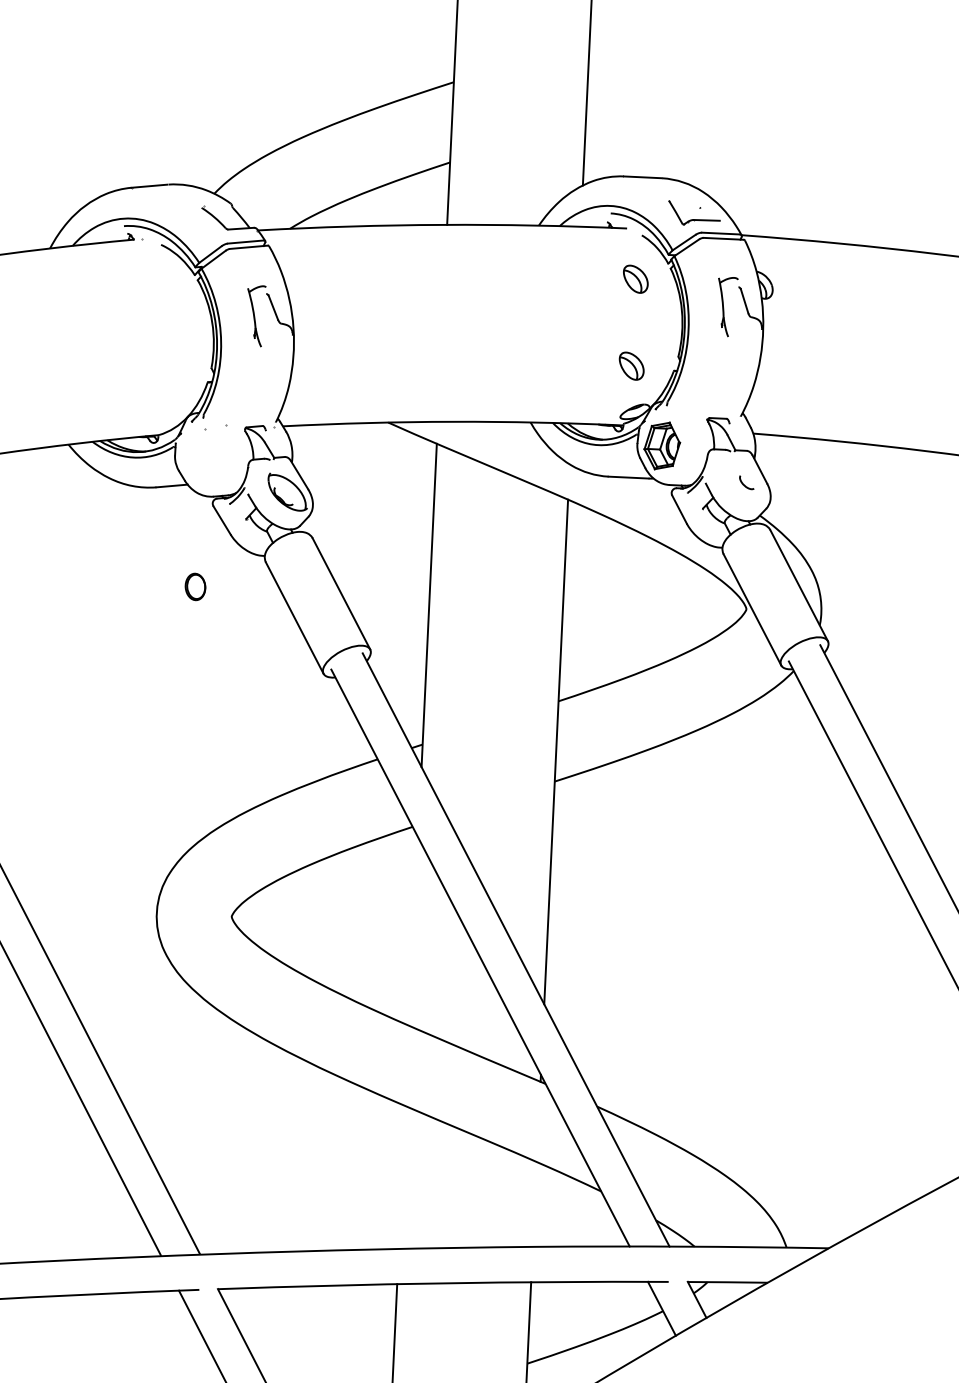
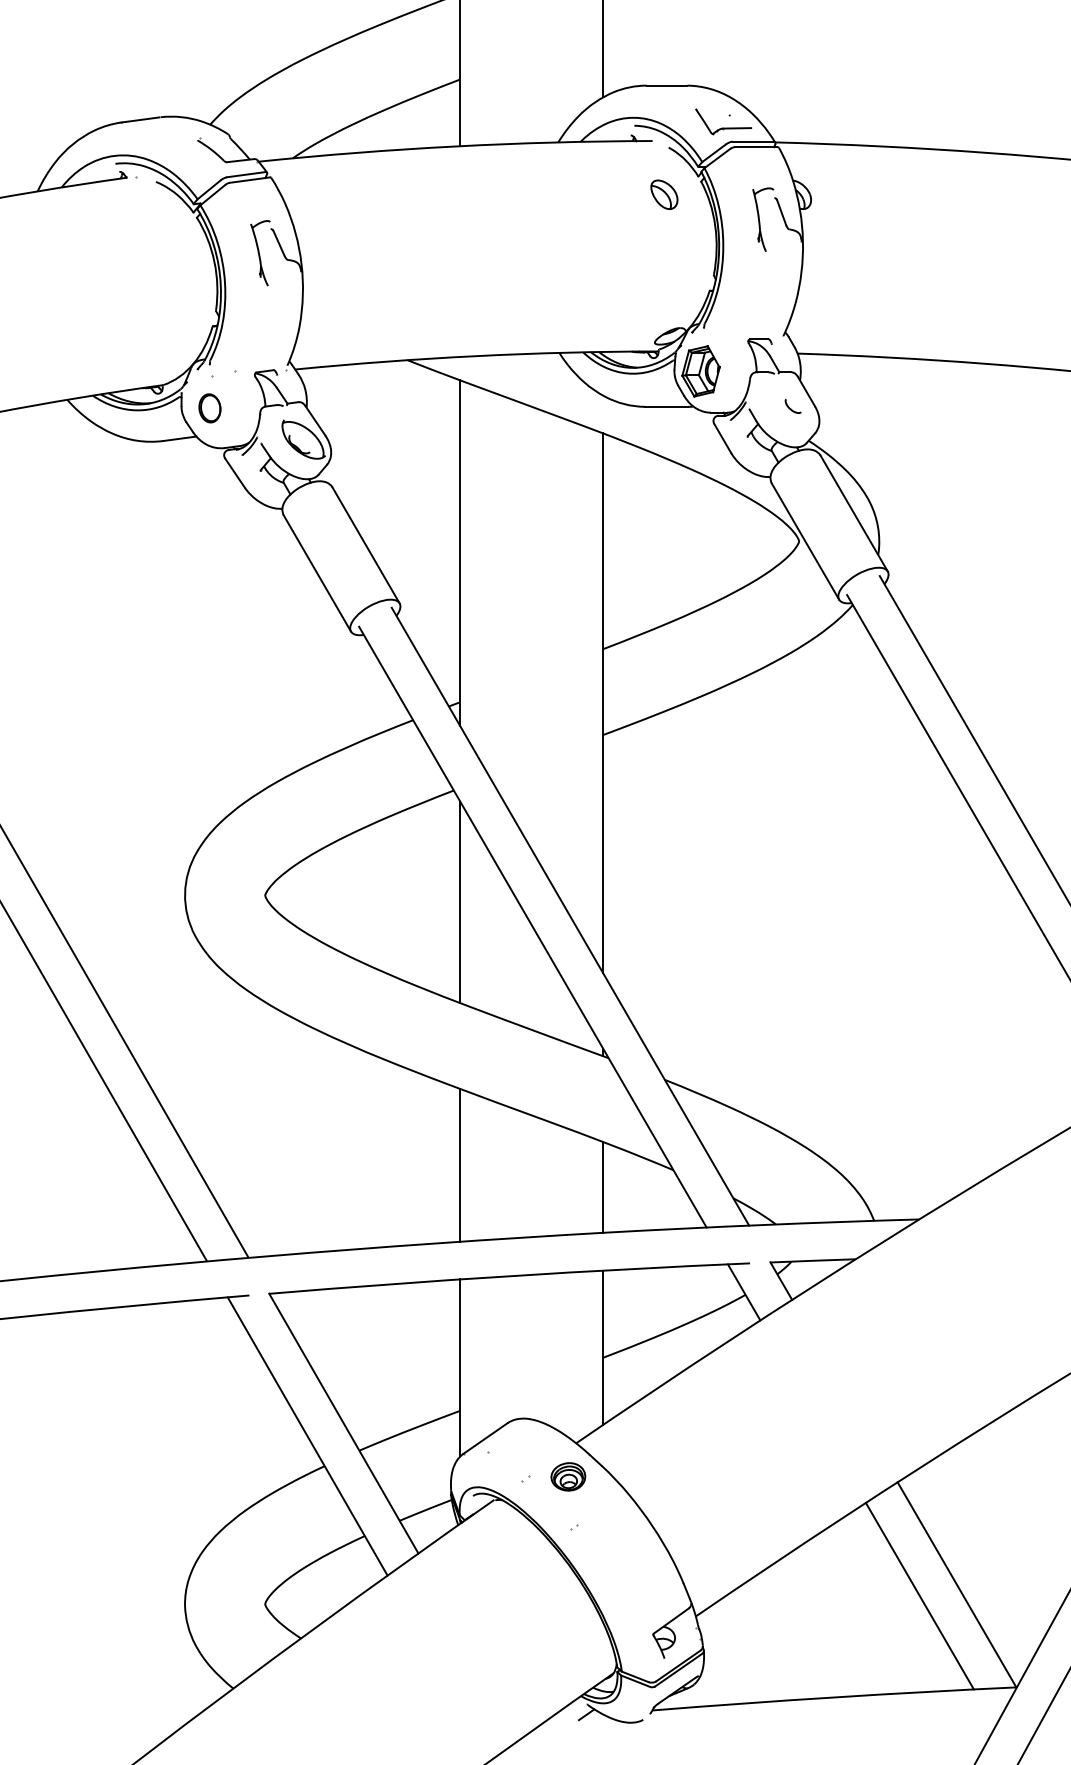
part: (631, 365) -> (664, 287), removed
part: (195, 587) -> (209, 408), moved
line: (413, 931) -> (460, 902), added
line: (402, 1177) -> (460, 1165), added
line: (535, 1204) -> (603, 1187), added

